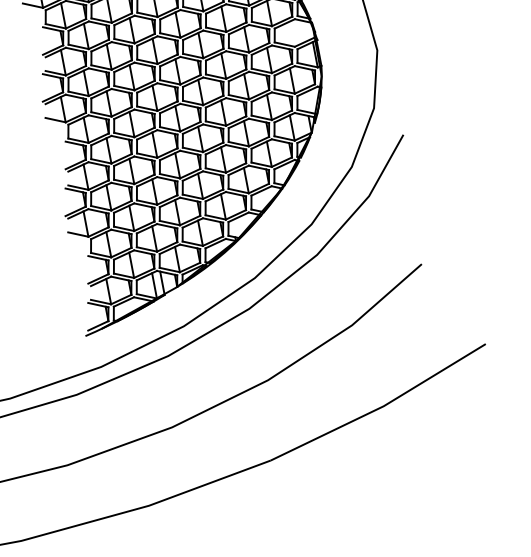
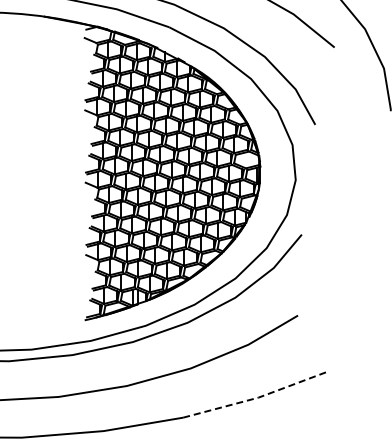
line: (382, 406) -> (257, 397), solid -> dashed

